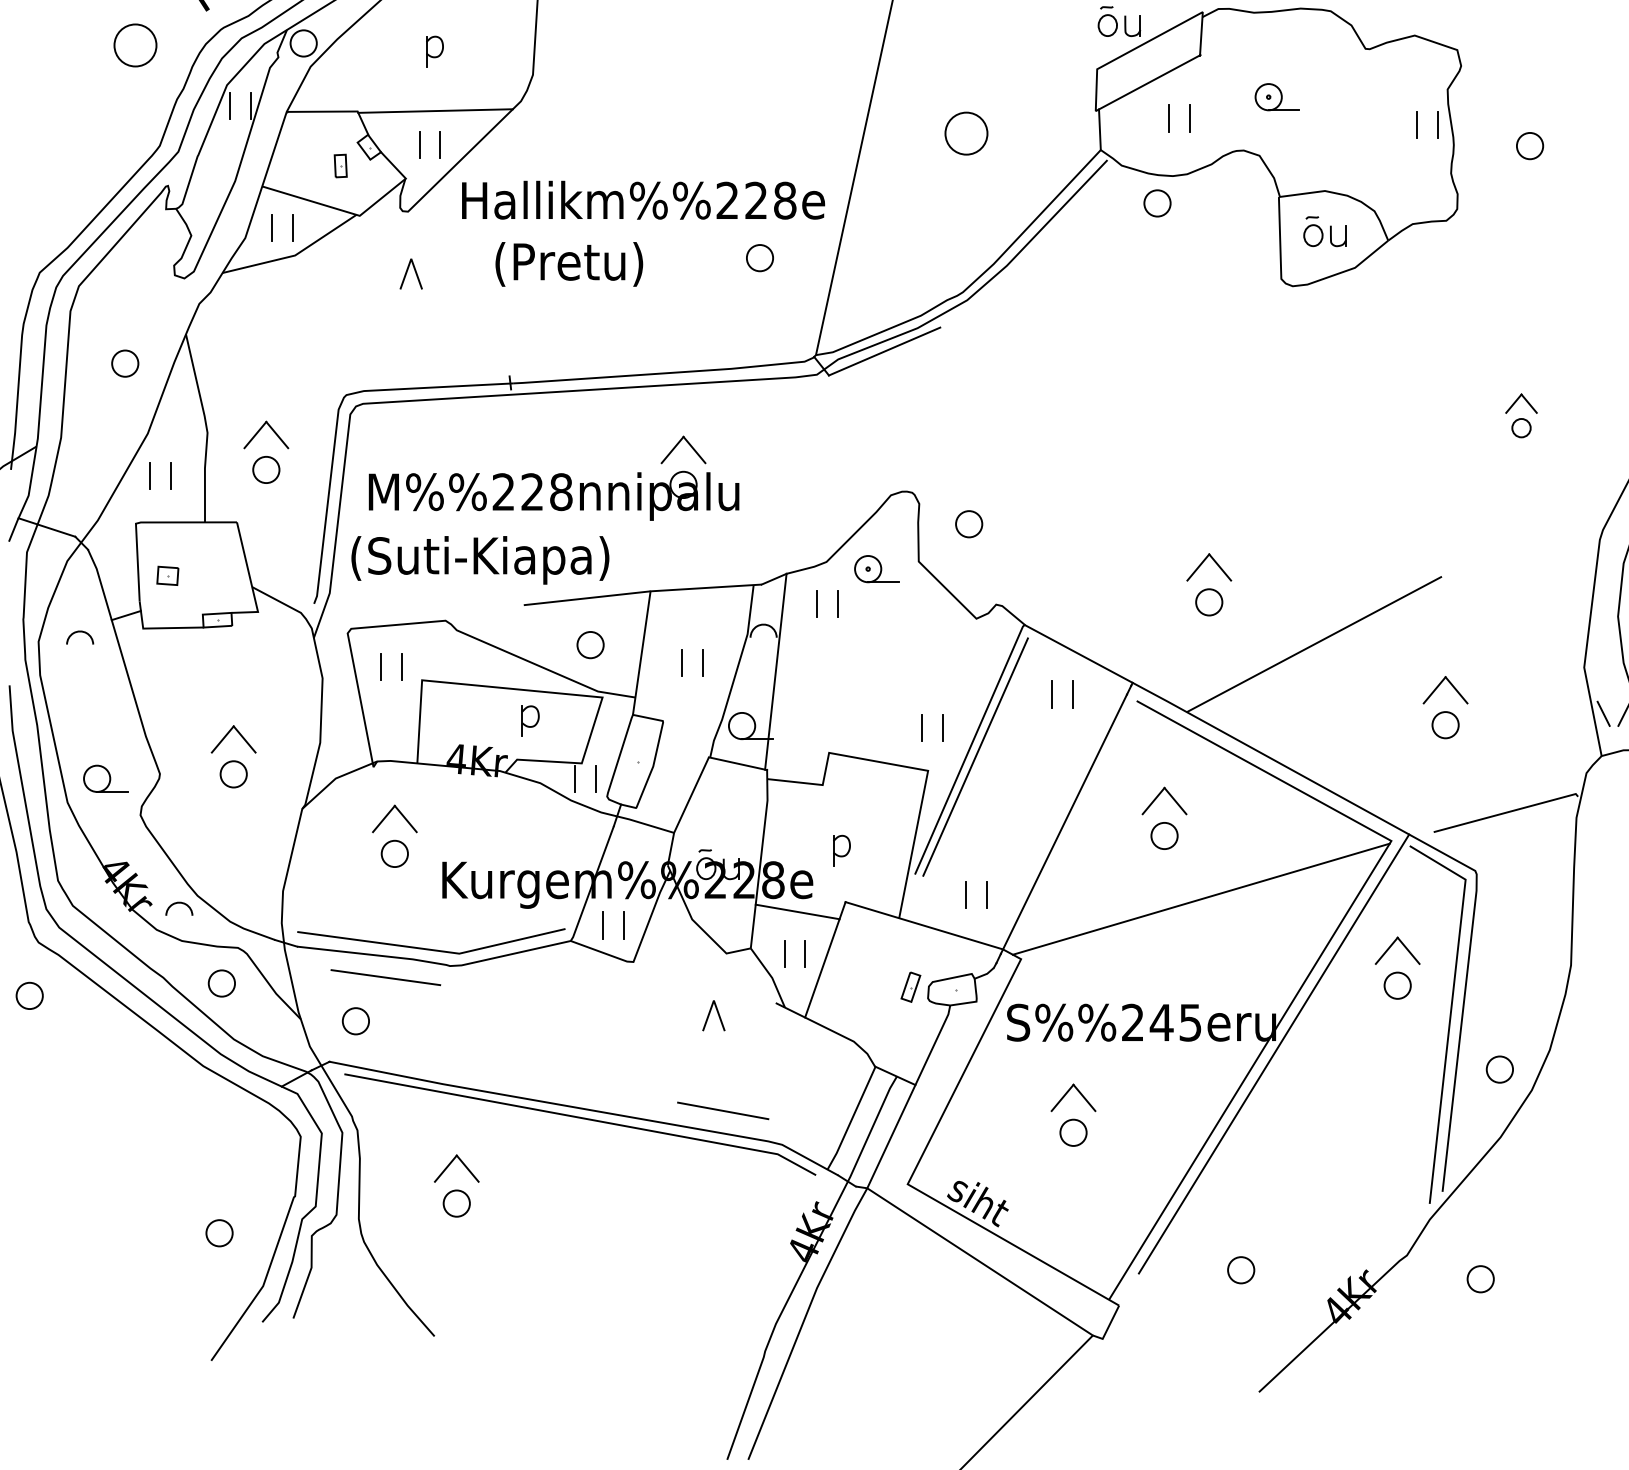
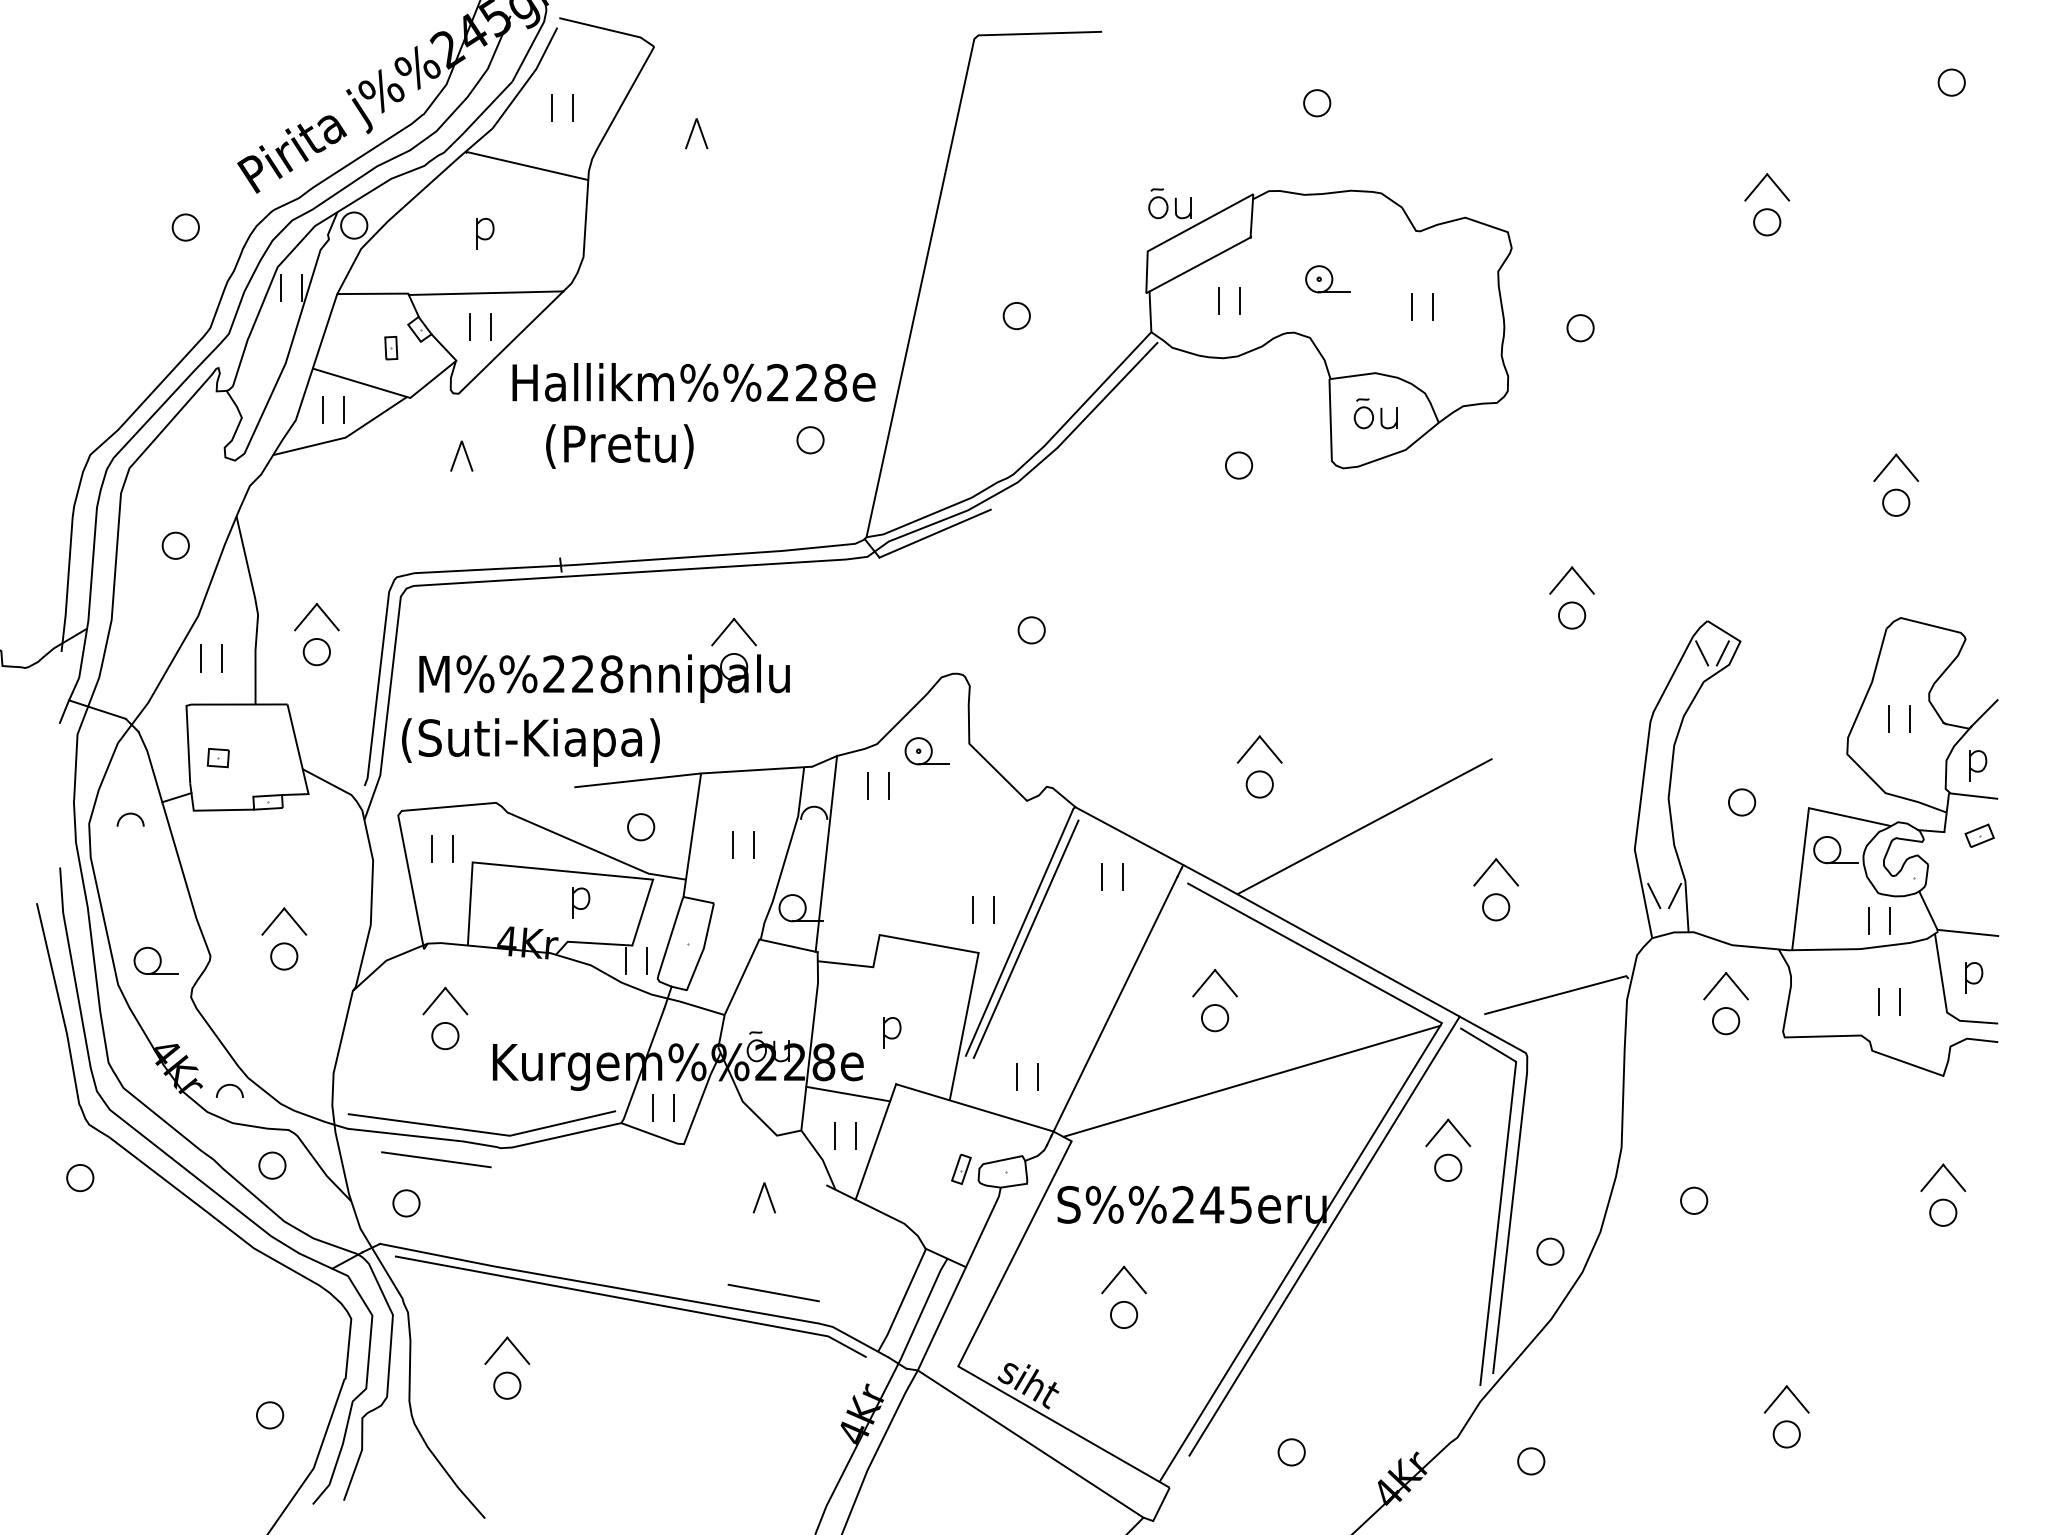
part: (134, 45) -> (185, 227), size x0.62
part: (1416, 124) -> (1412, 306), moved
part: (965, 134) -> (1016, 316), size x0.62
part: (1157, 203) -> (1239, 465), moved
part: (1520, 415) -> (1571, 597), size x1.43
part: (968, 524) -> (1031, 630), moved

